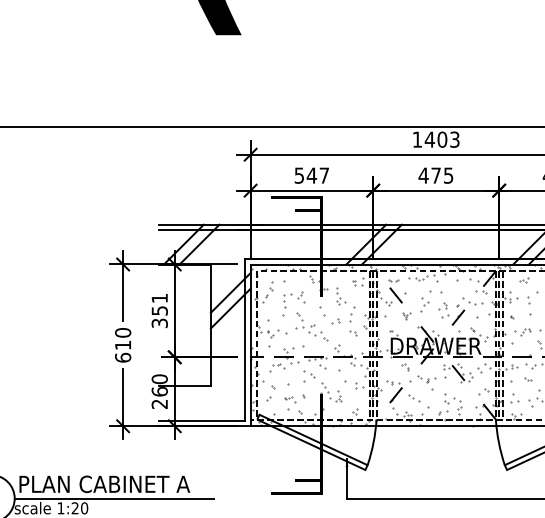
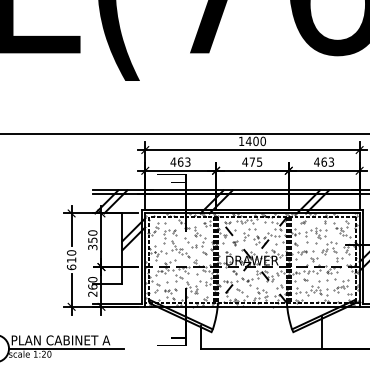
text: (455, 139) -> (263, 141), 1403 -> 1400
text: (311, 174) -> (180, 161), 547 -> 463
text: (159, 297) -> (92, 232), 351 -> 350

